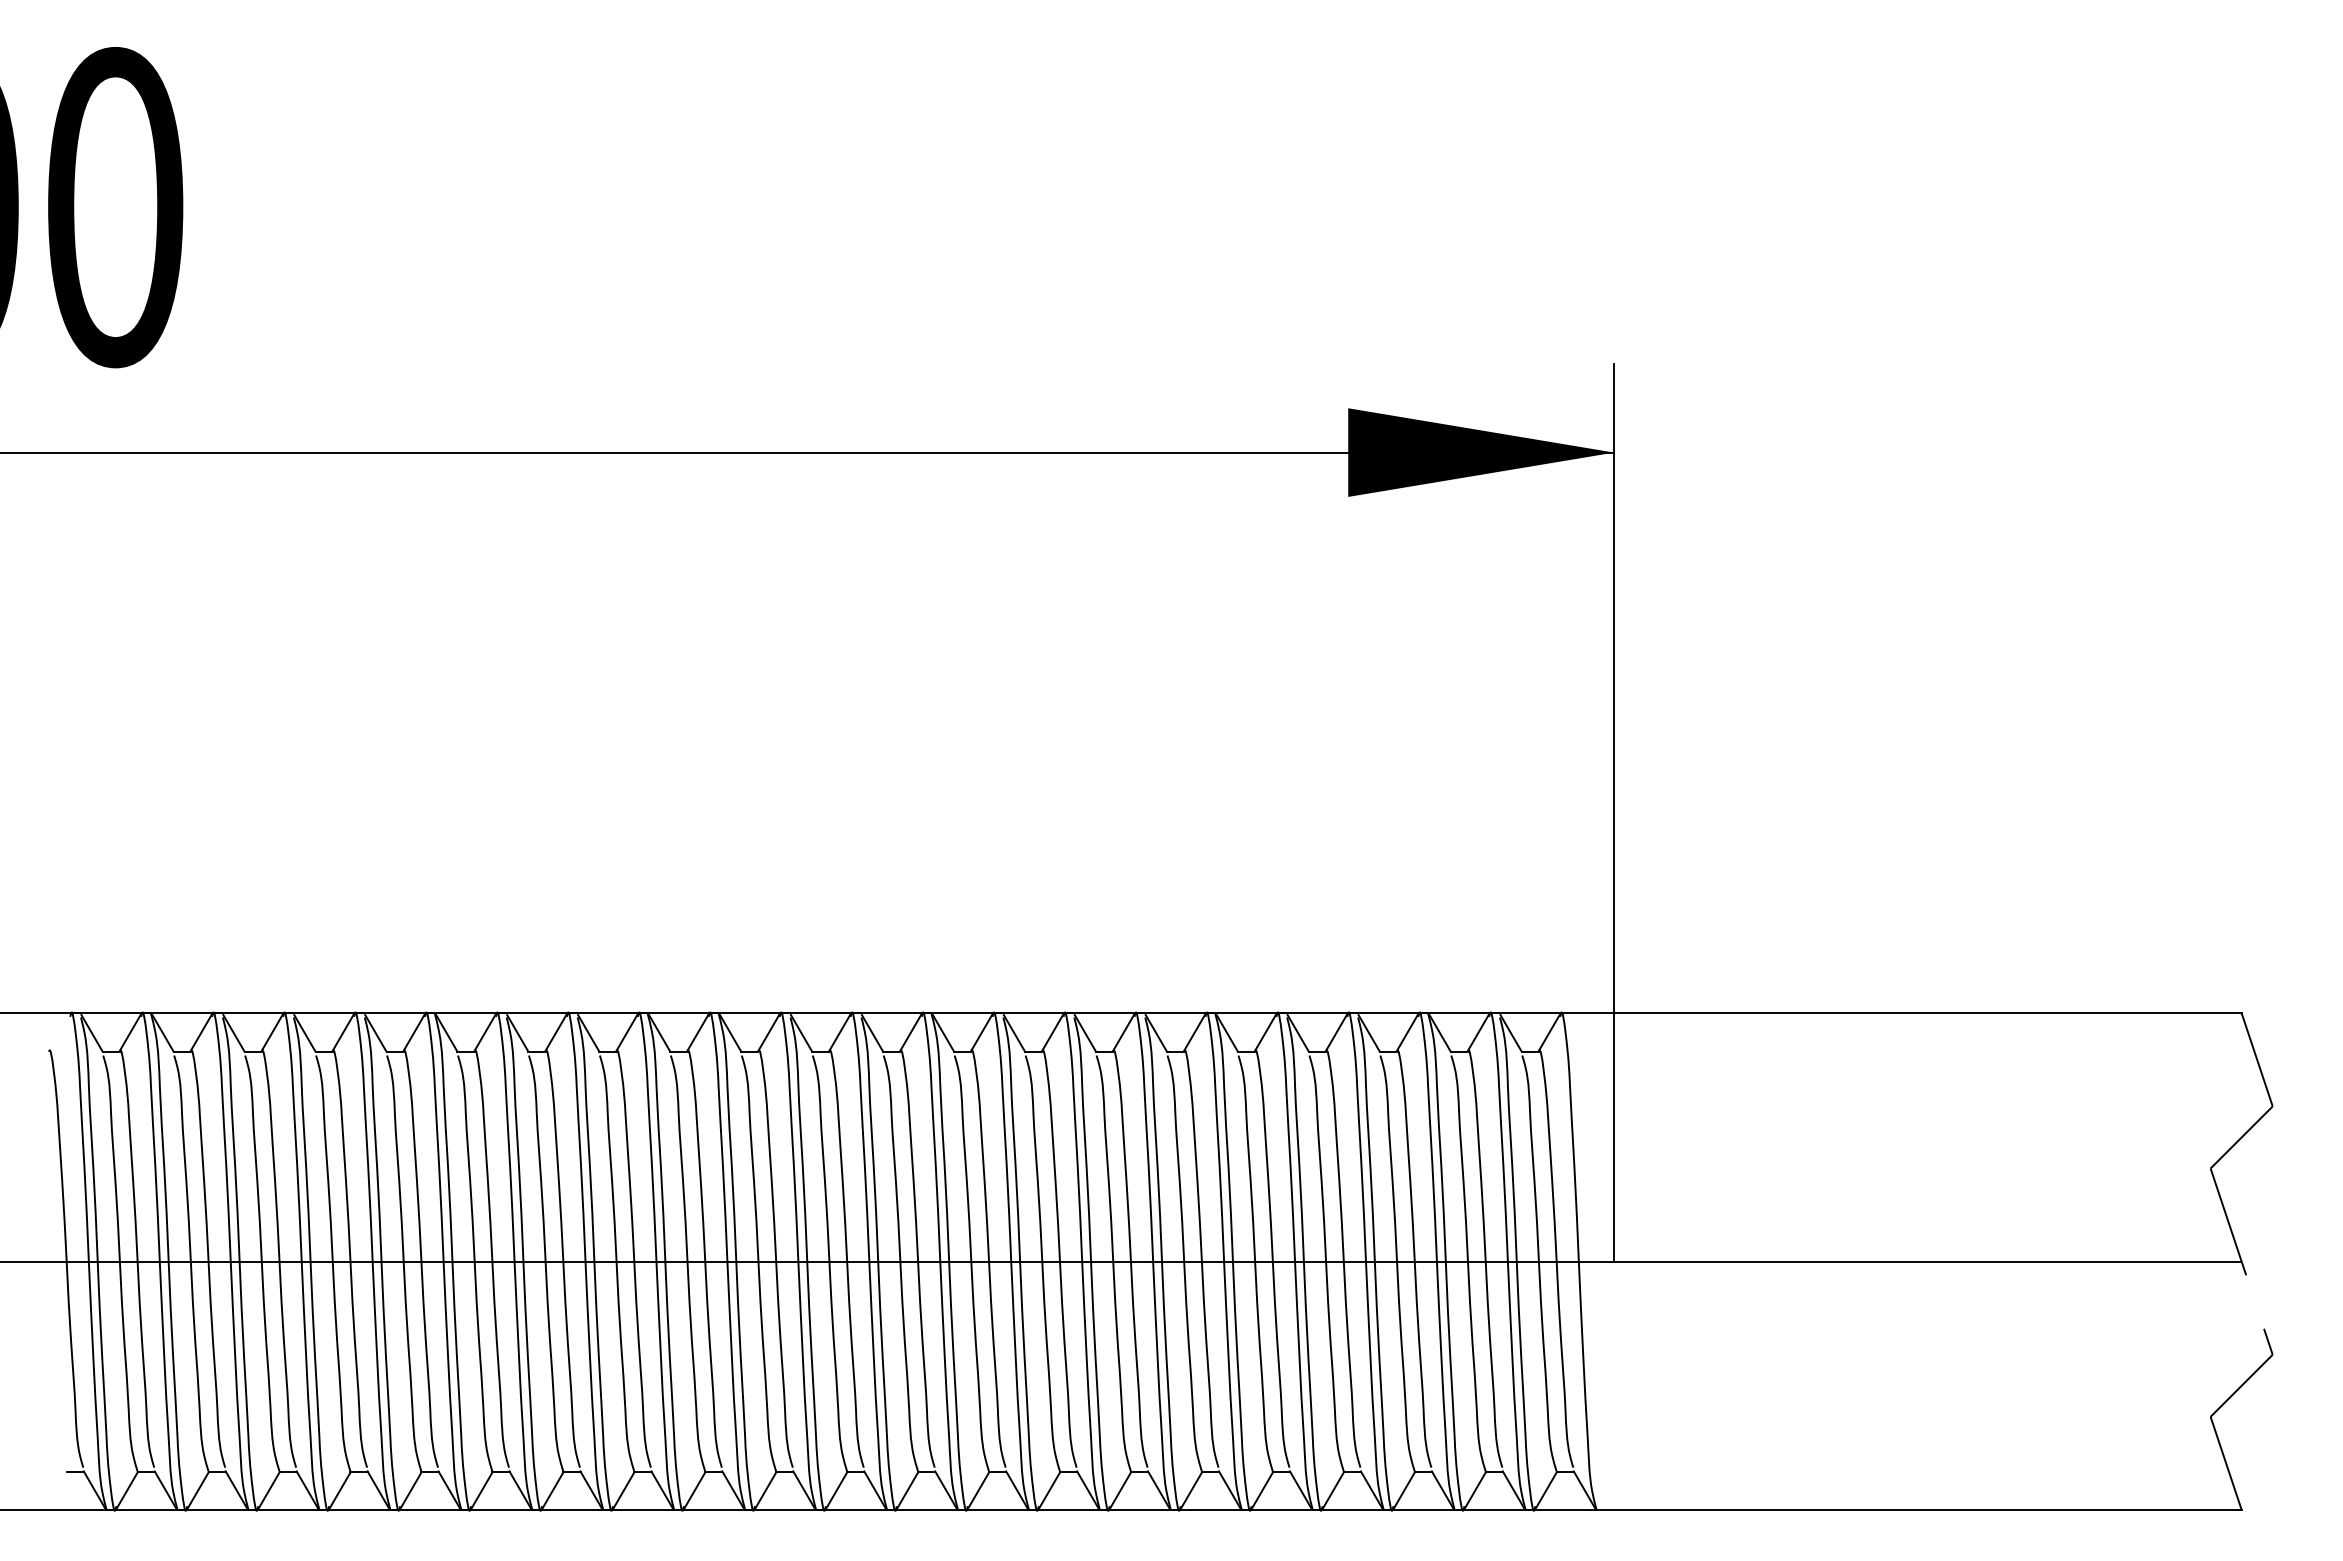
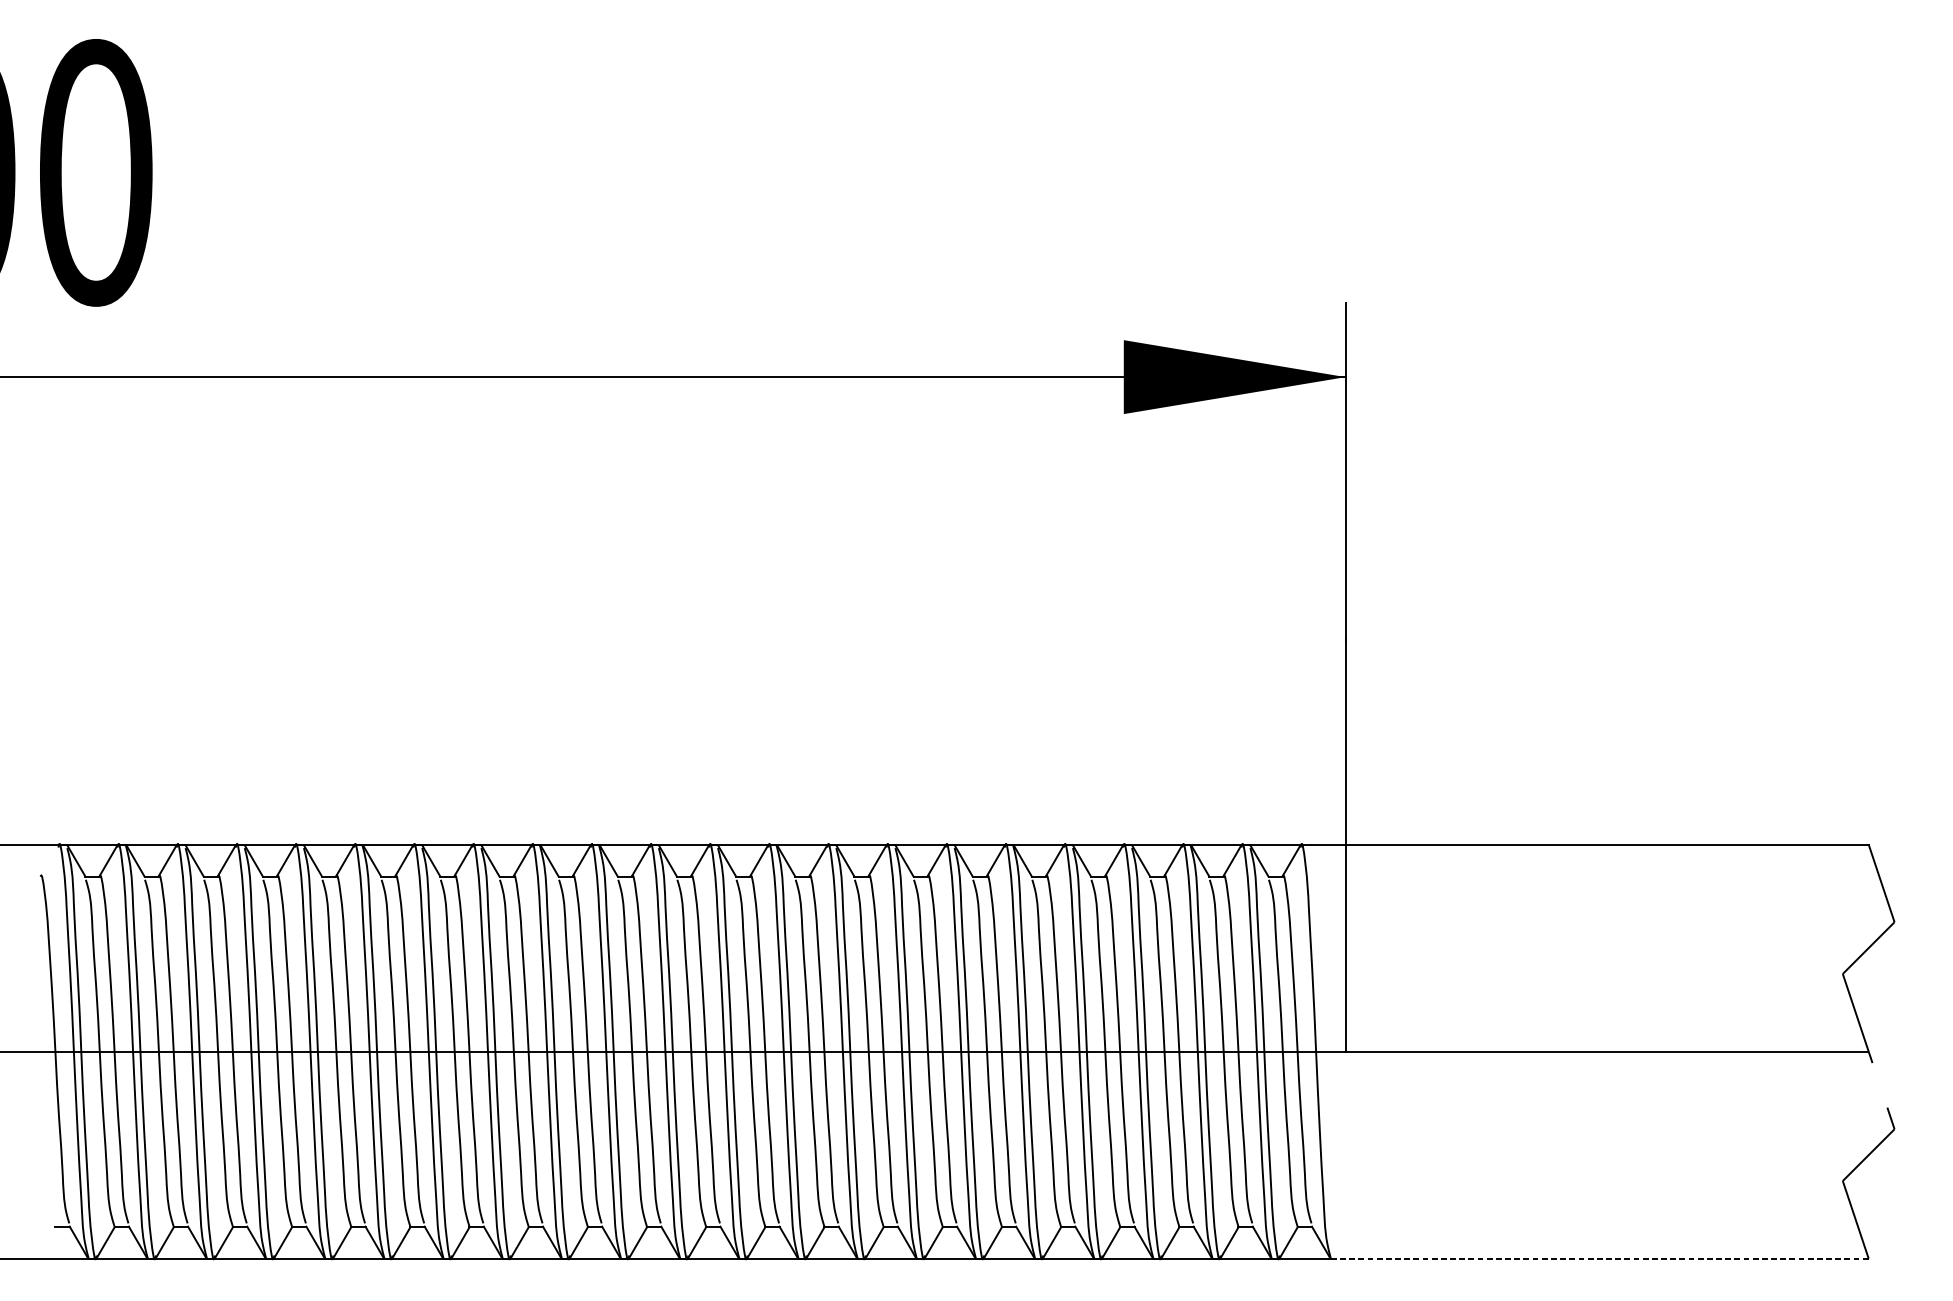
line: (1919, 1509) -> (1600, 1258), solid -> dashed

